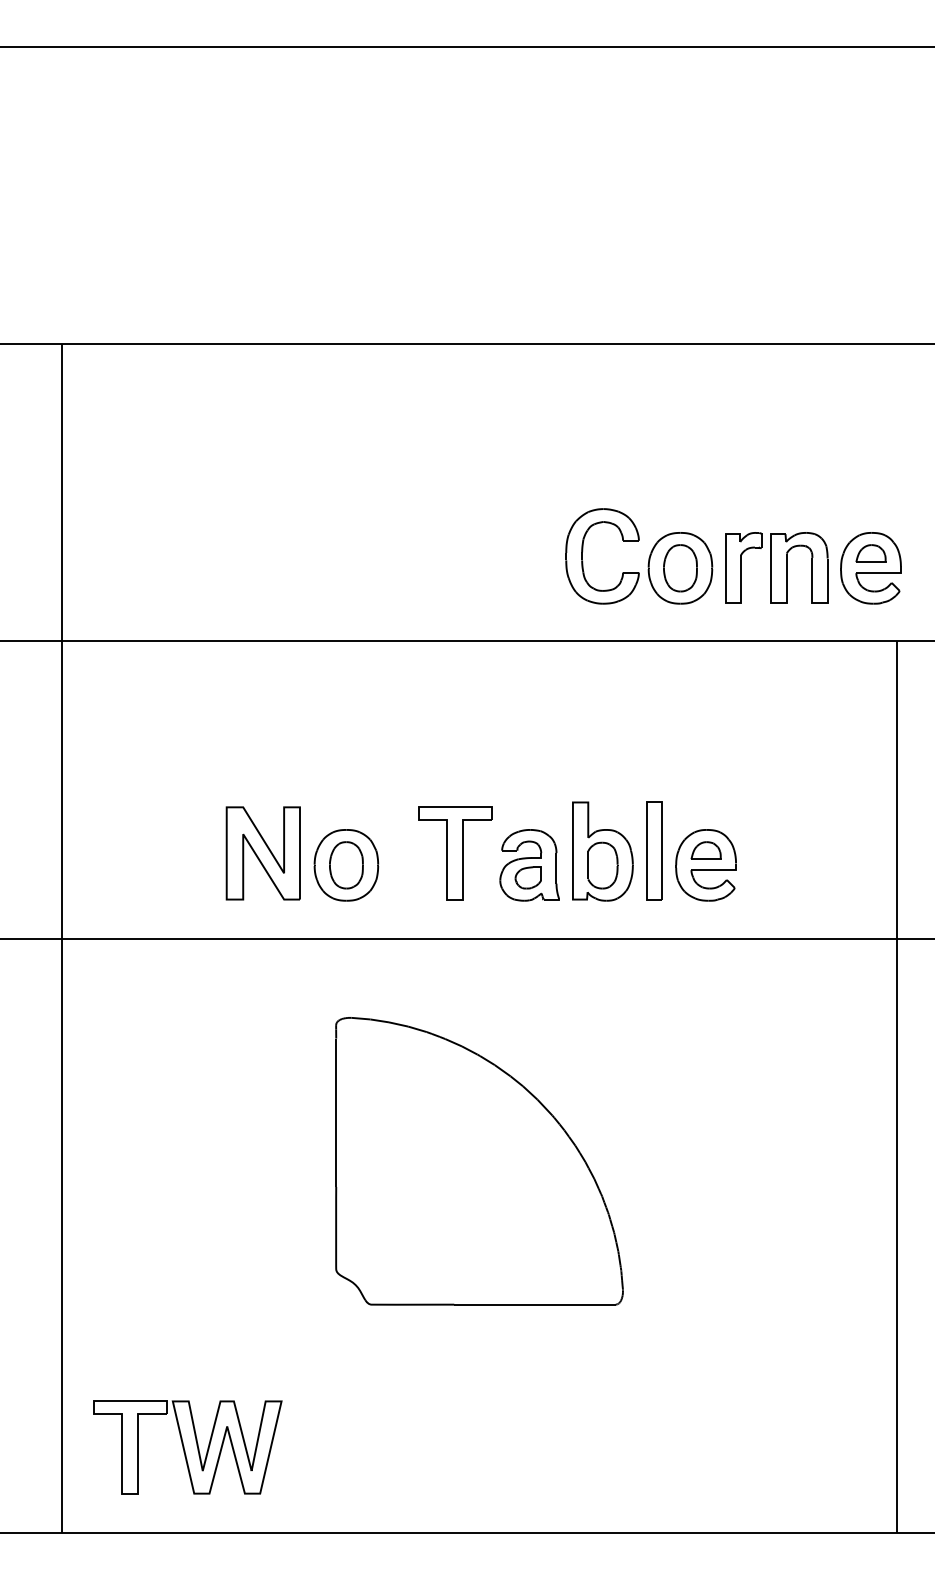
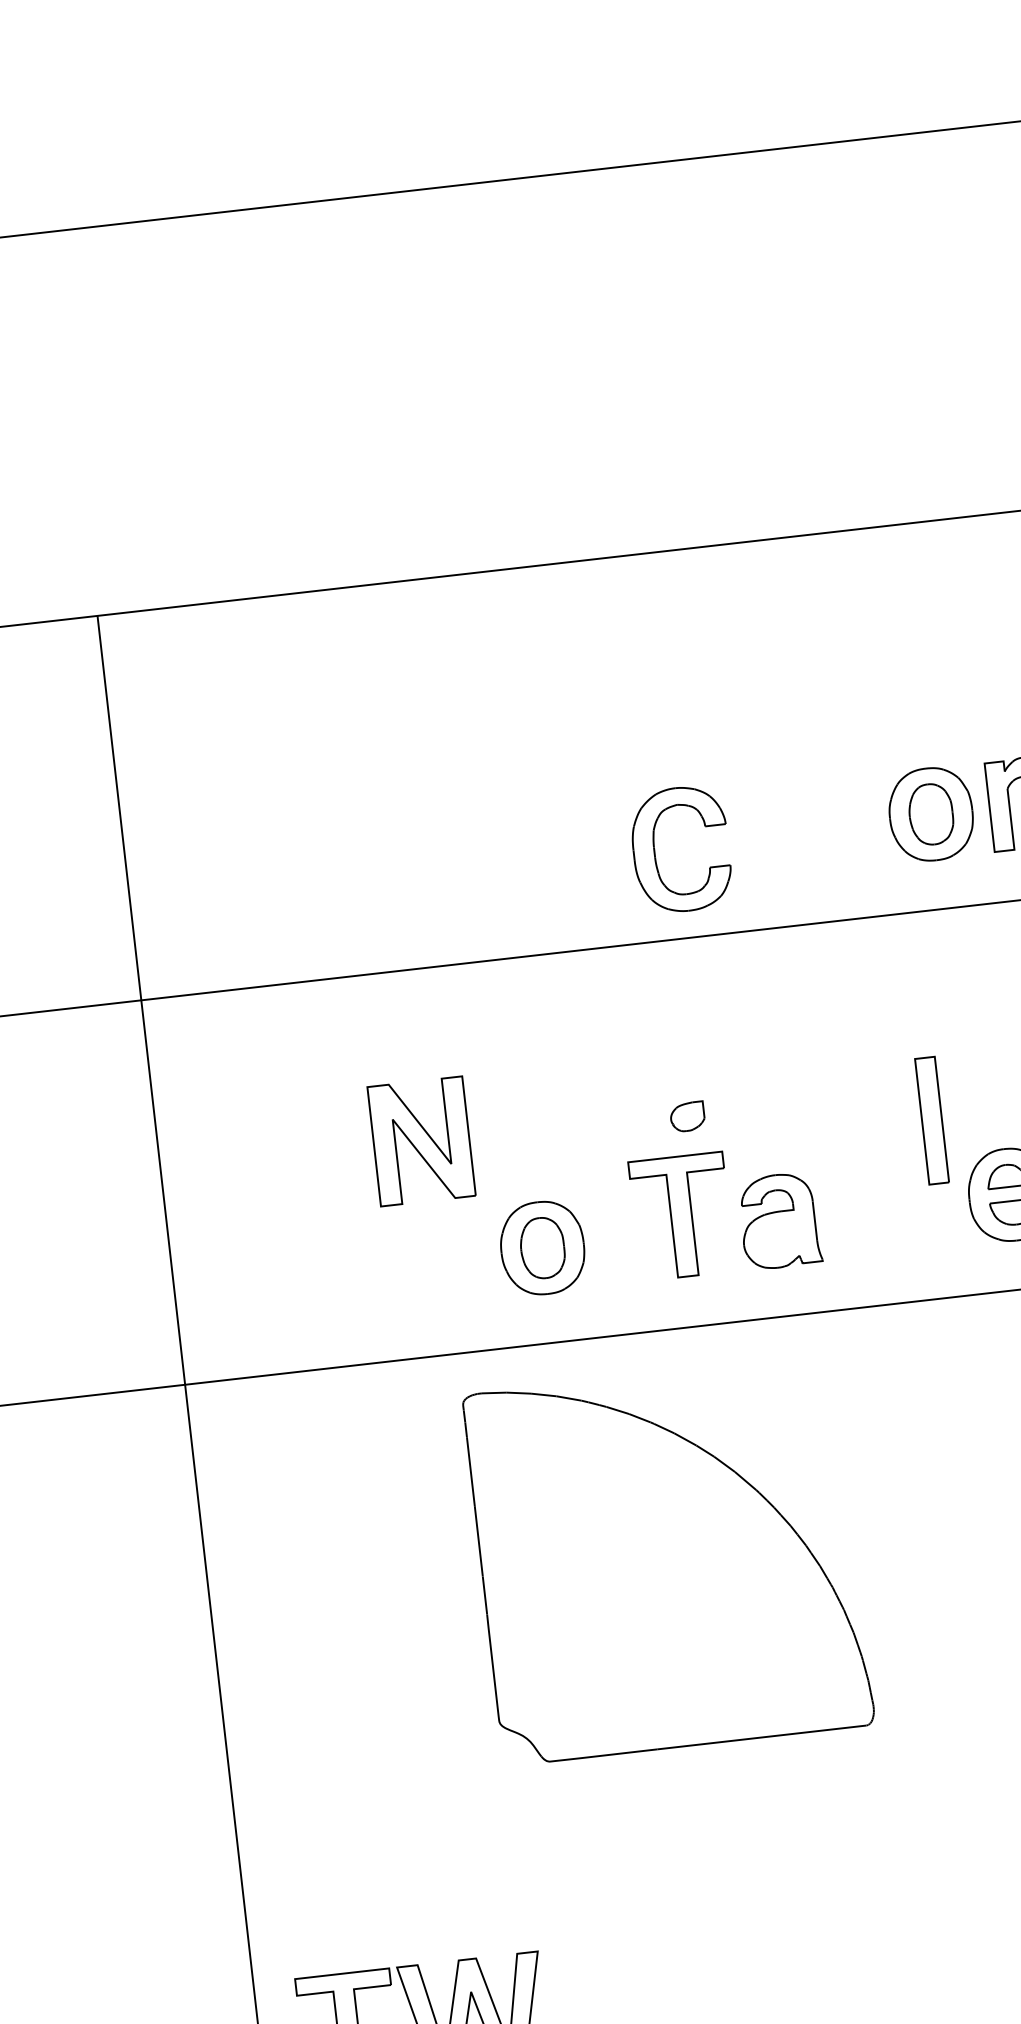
part: (583, 551) -> (655, 846), moved
part: (654, 850) -> (931, 1120), moved
part: (602, 851) -> (872, 1192), removed
part: (262, 853) -> (420, 1141), moved
part: (527, 877) -> (686, 1116), moved
part: (479, 1161) -> (668, 1560), moved

